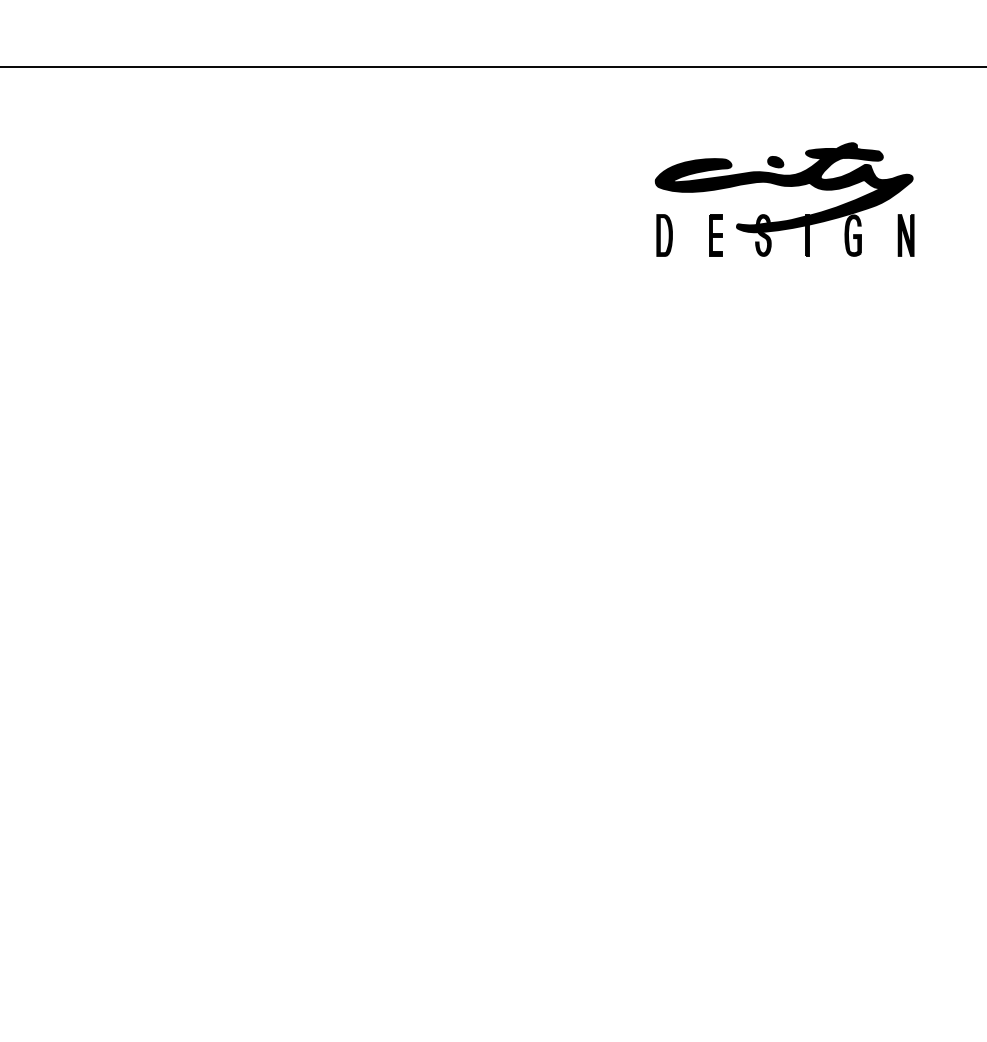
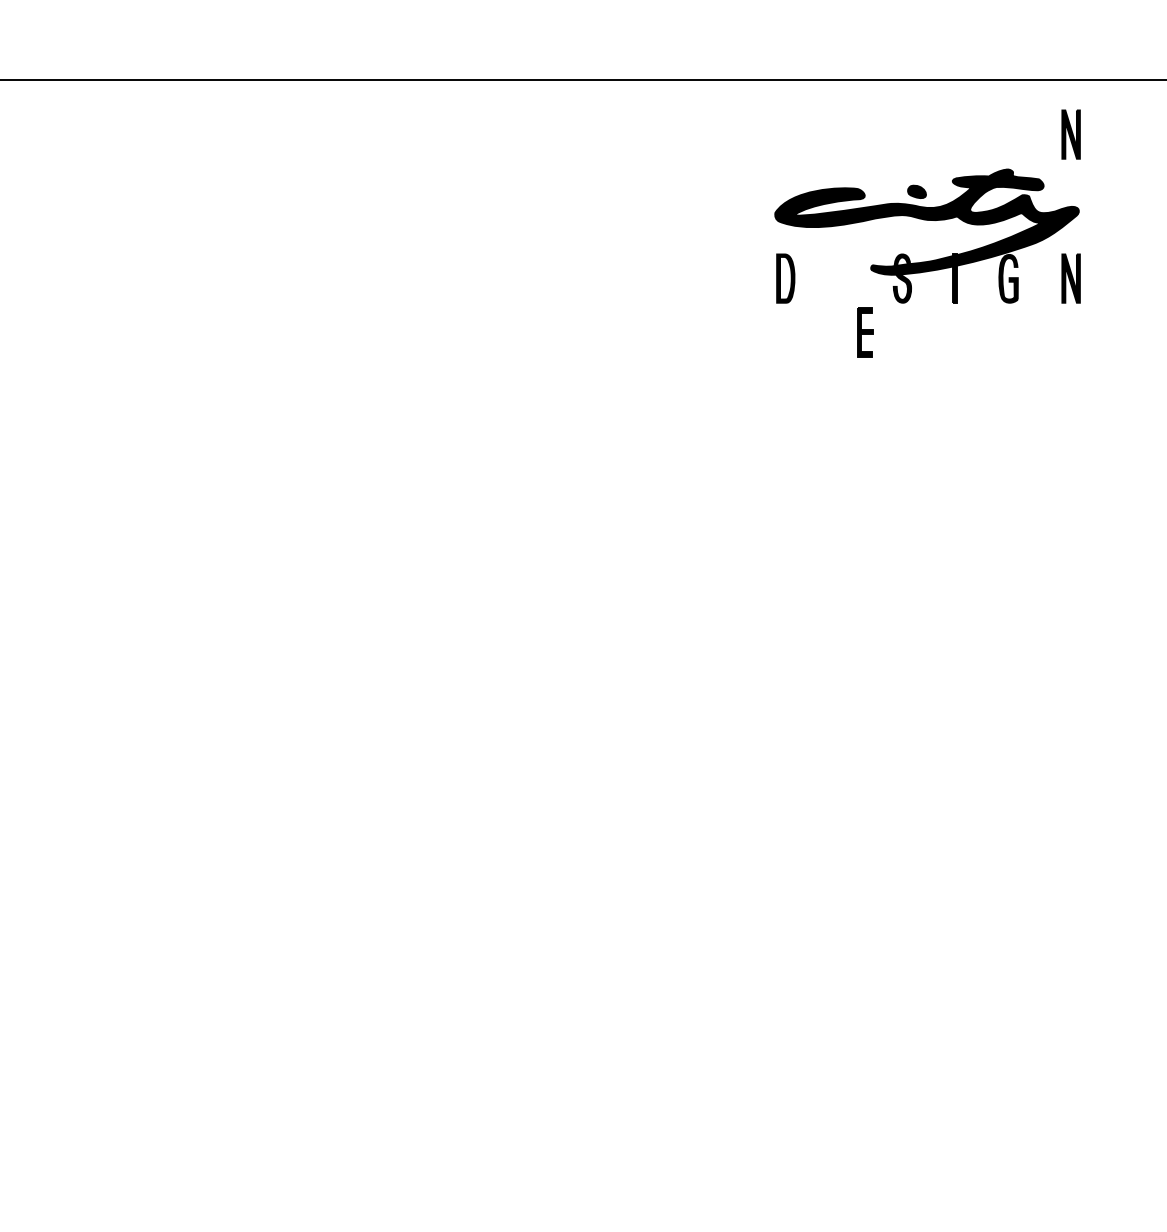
part: (905, 113) -> (1070, 134), added
part: (716, 235) -> (865, 332), moved

